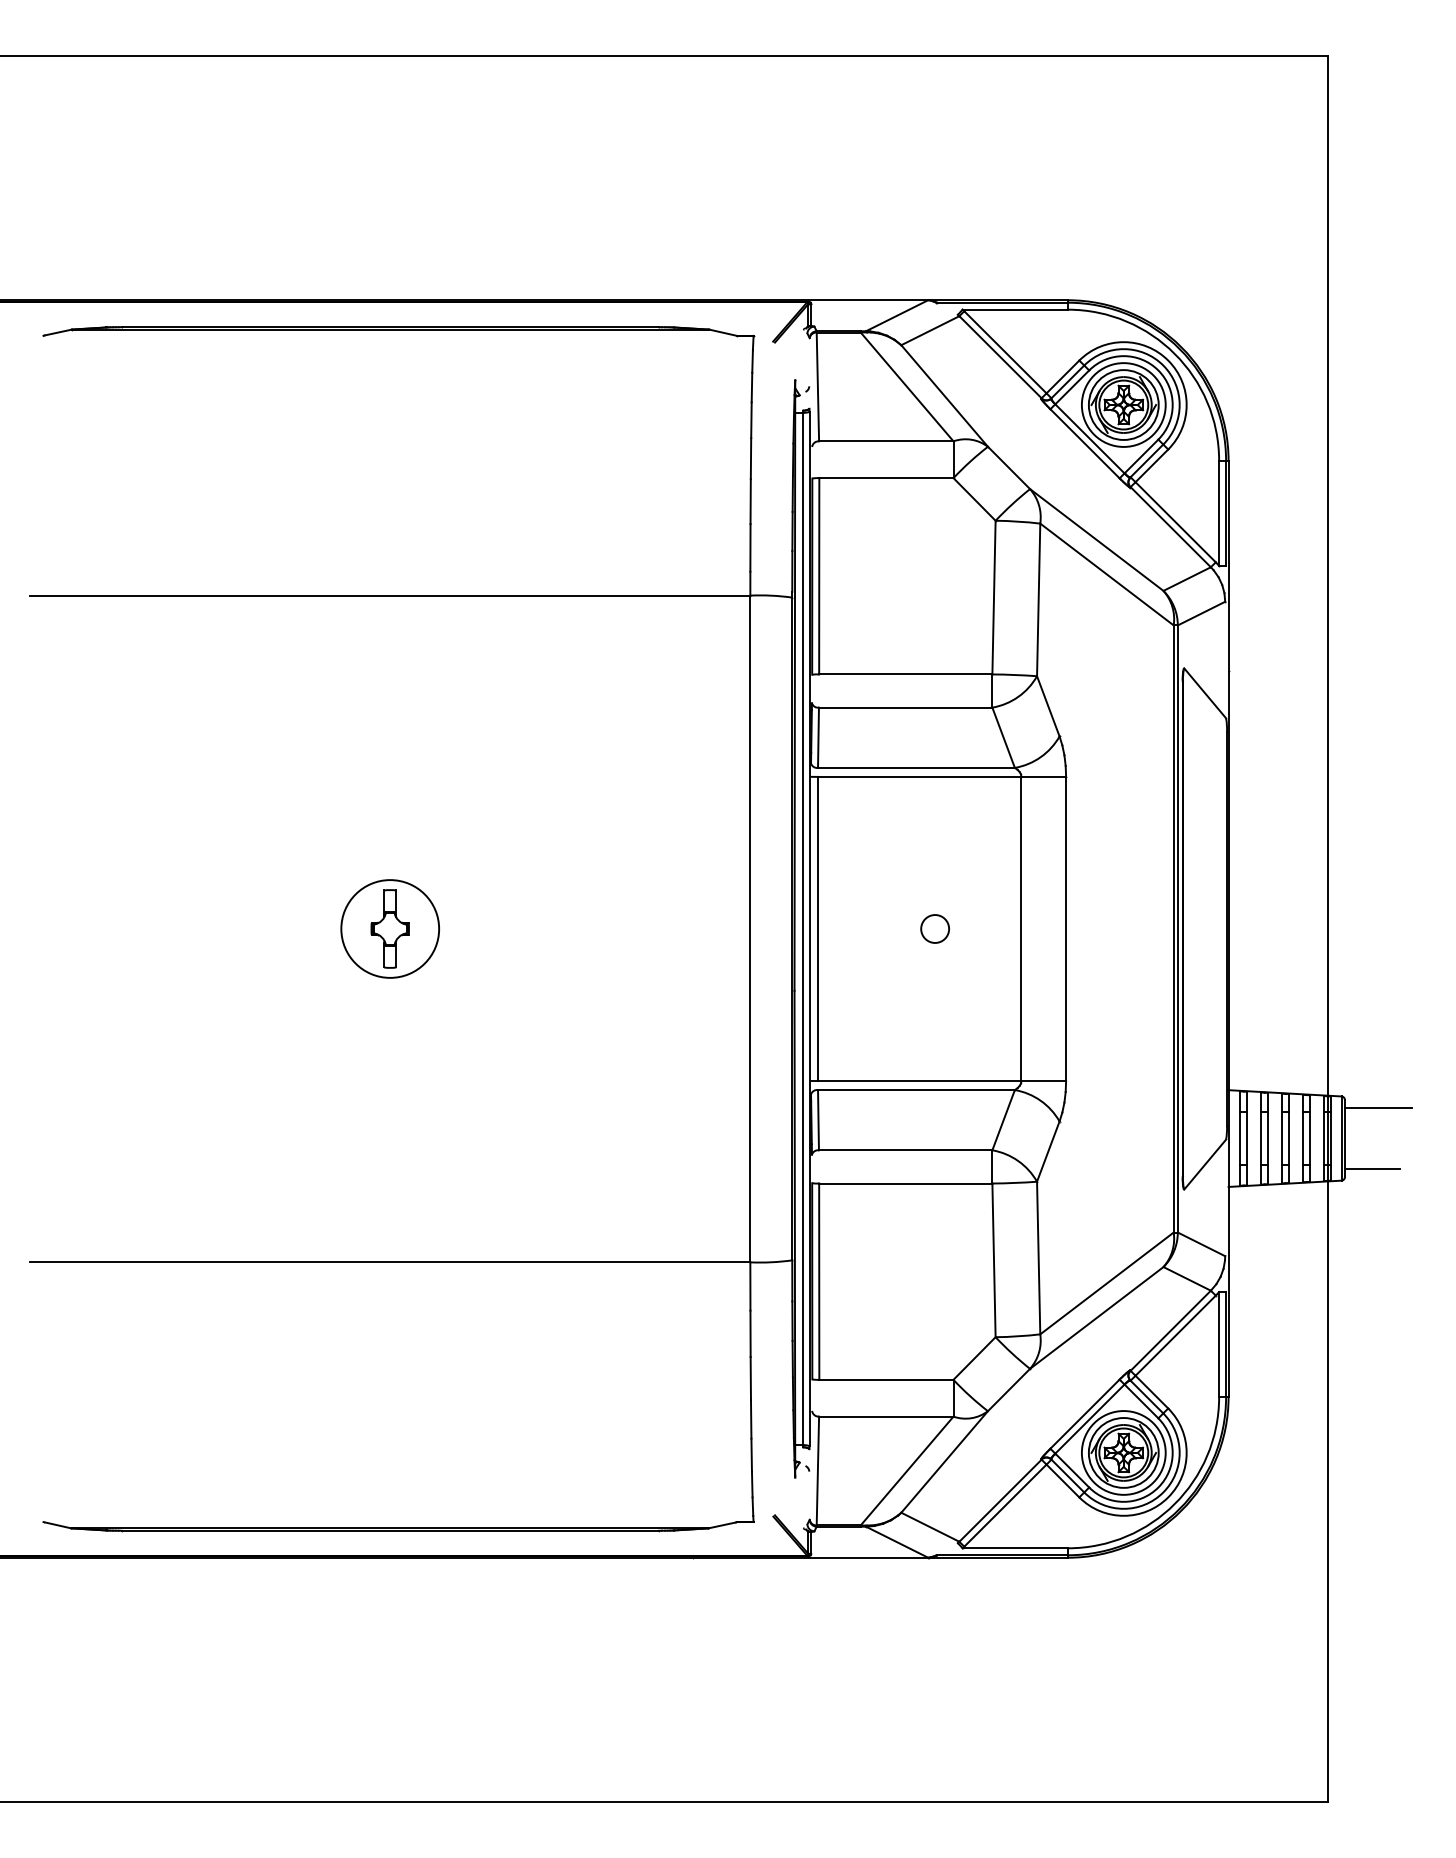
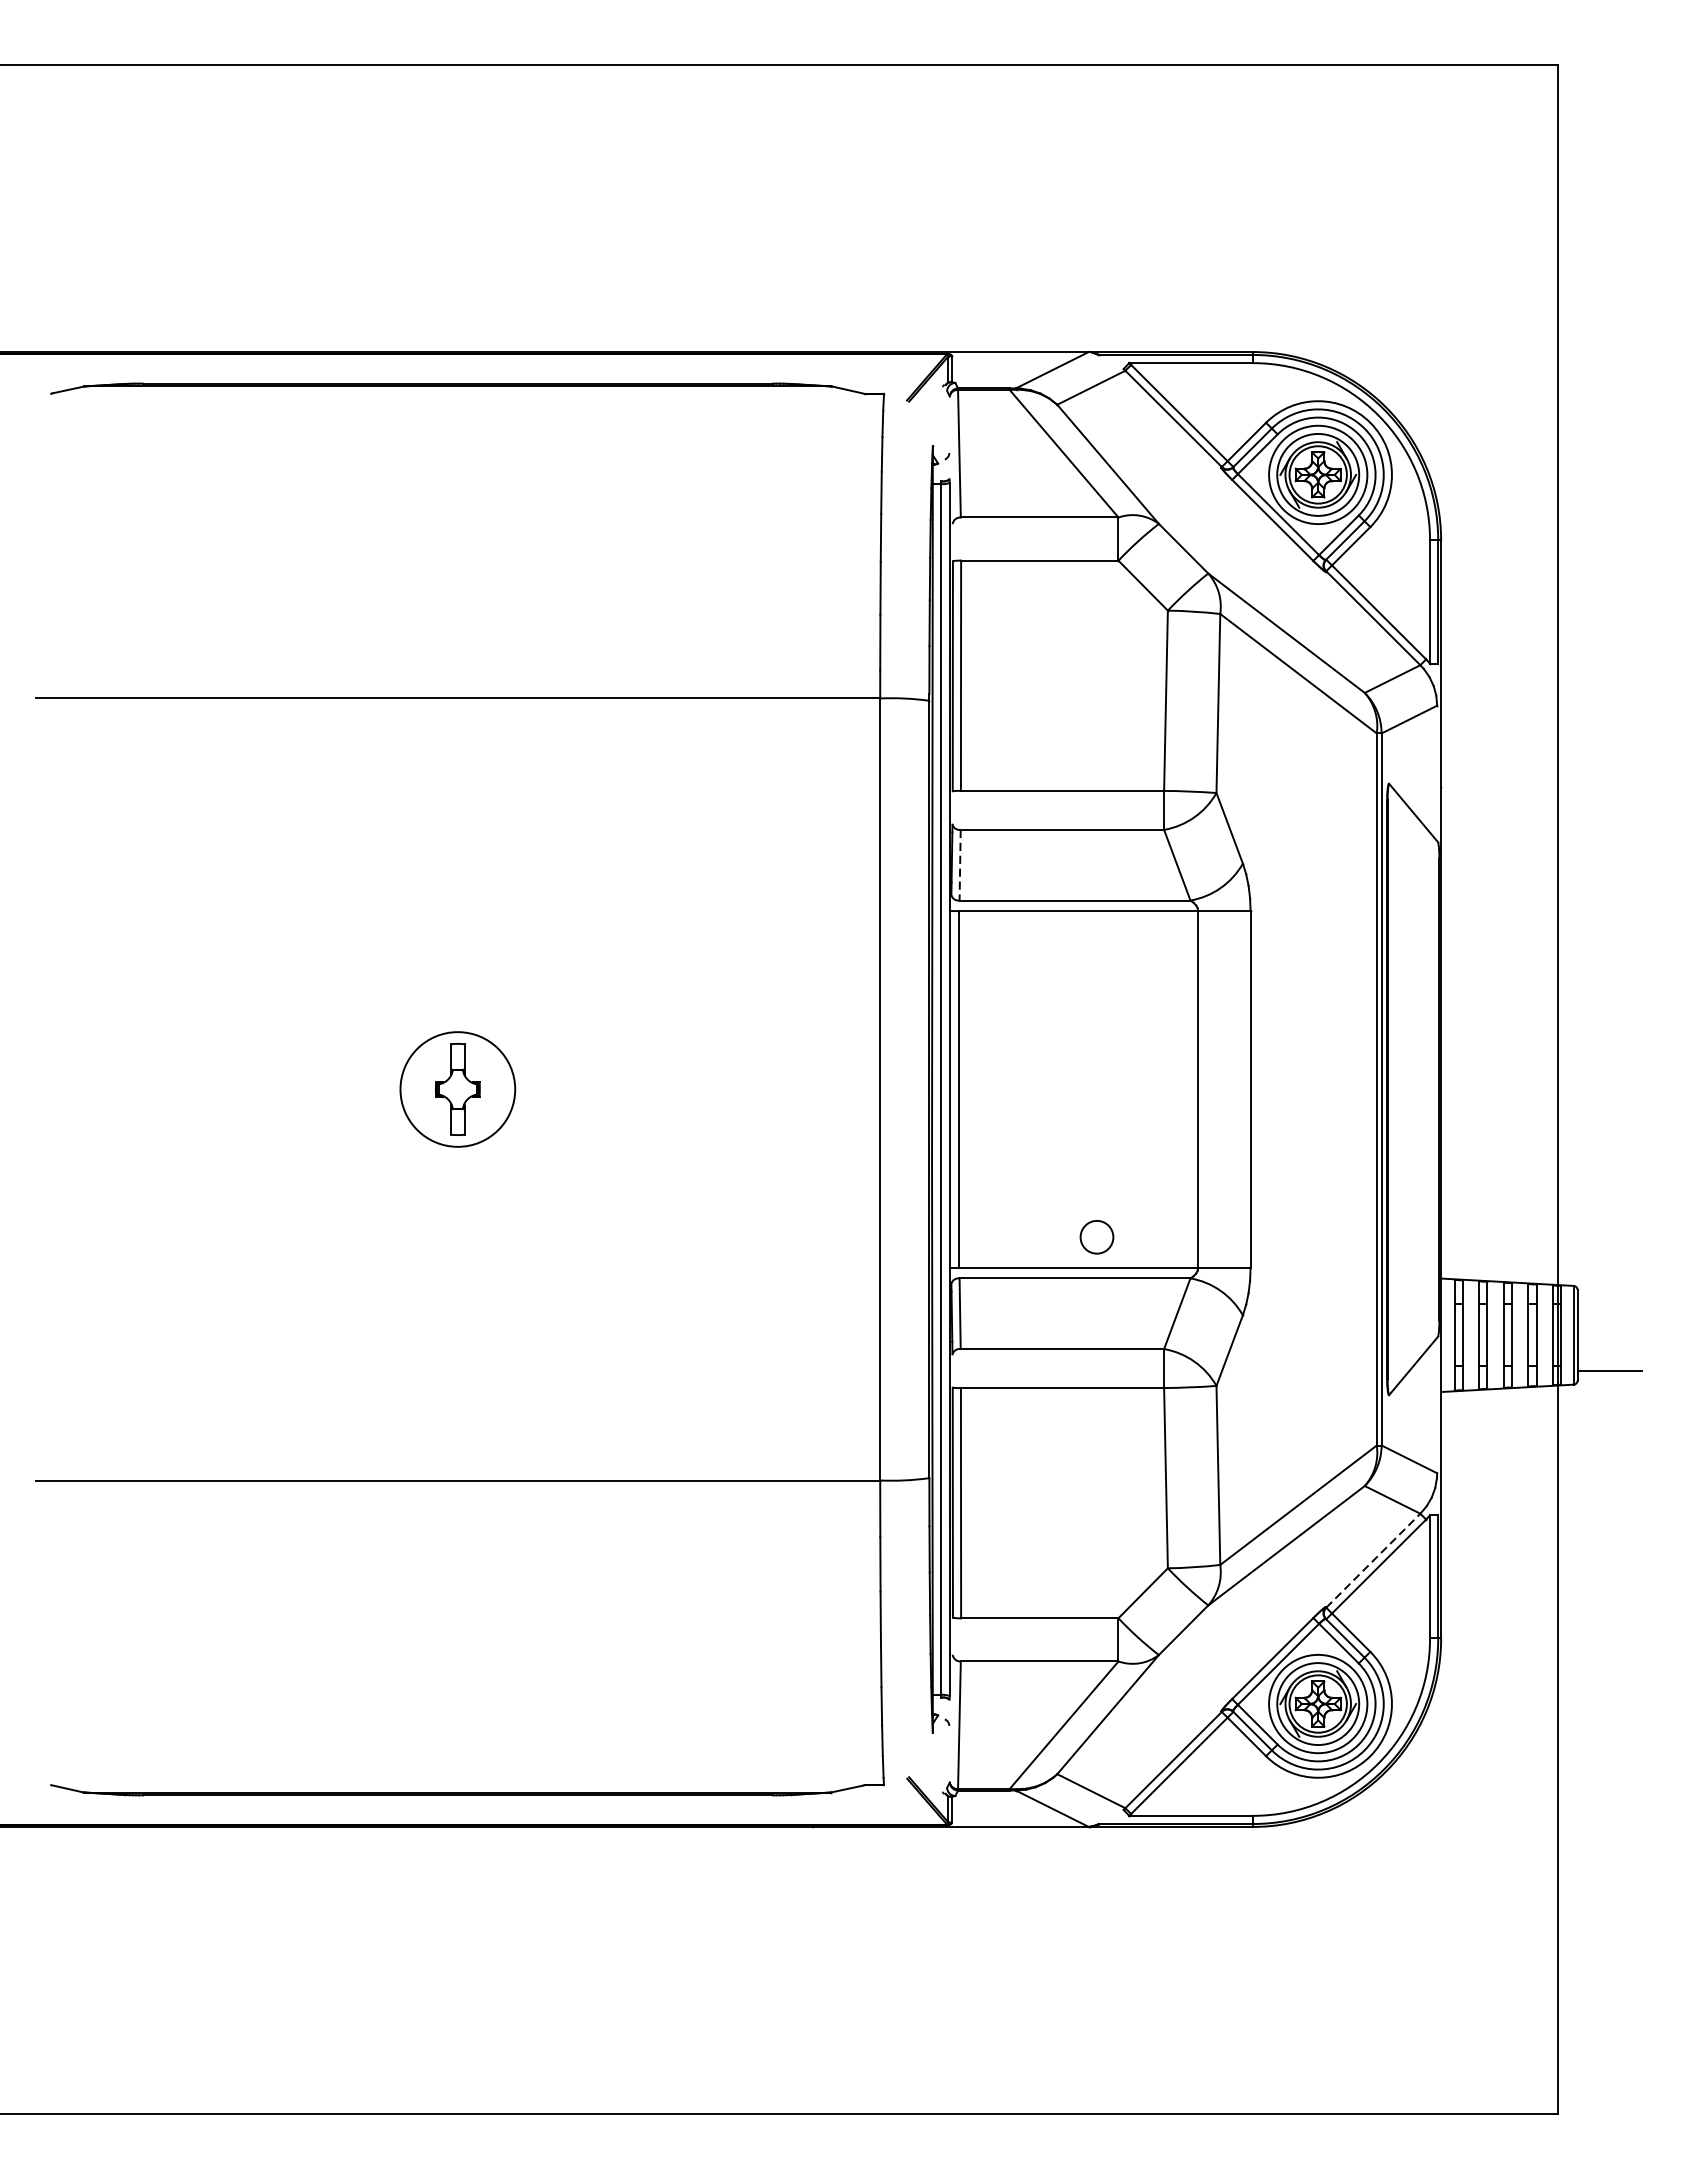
line: (818, 738) -> (960, 866), solid -> dashed
circle: (934, 928) -> (1096, 1236), moved
line: (1378, 1107) -> (1616, 1298), removed
line: (1170, 1330) -> (1373, 1560), solid -> dashed

